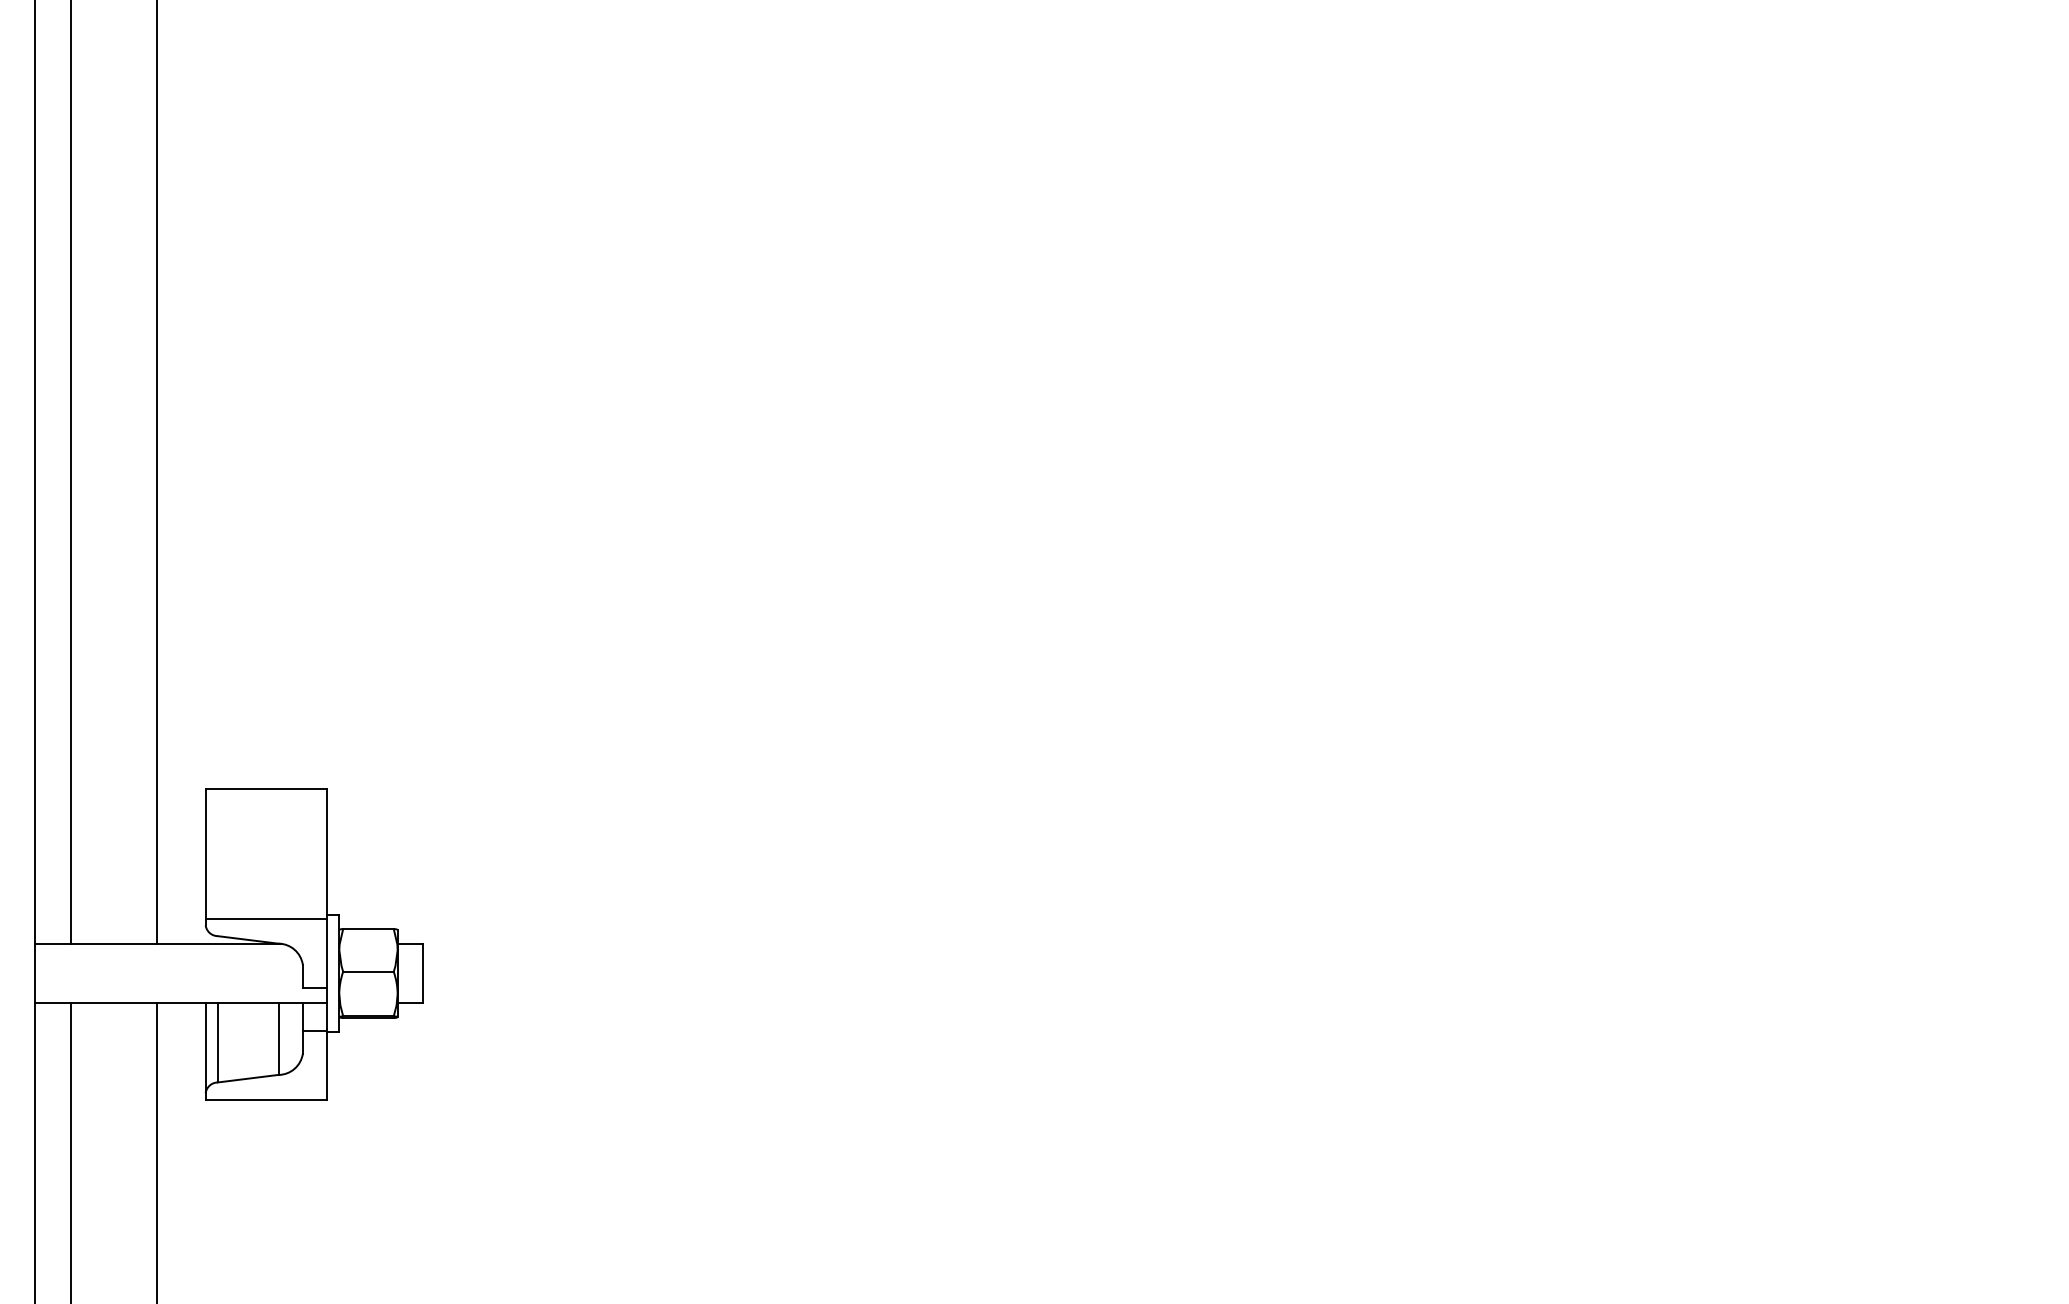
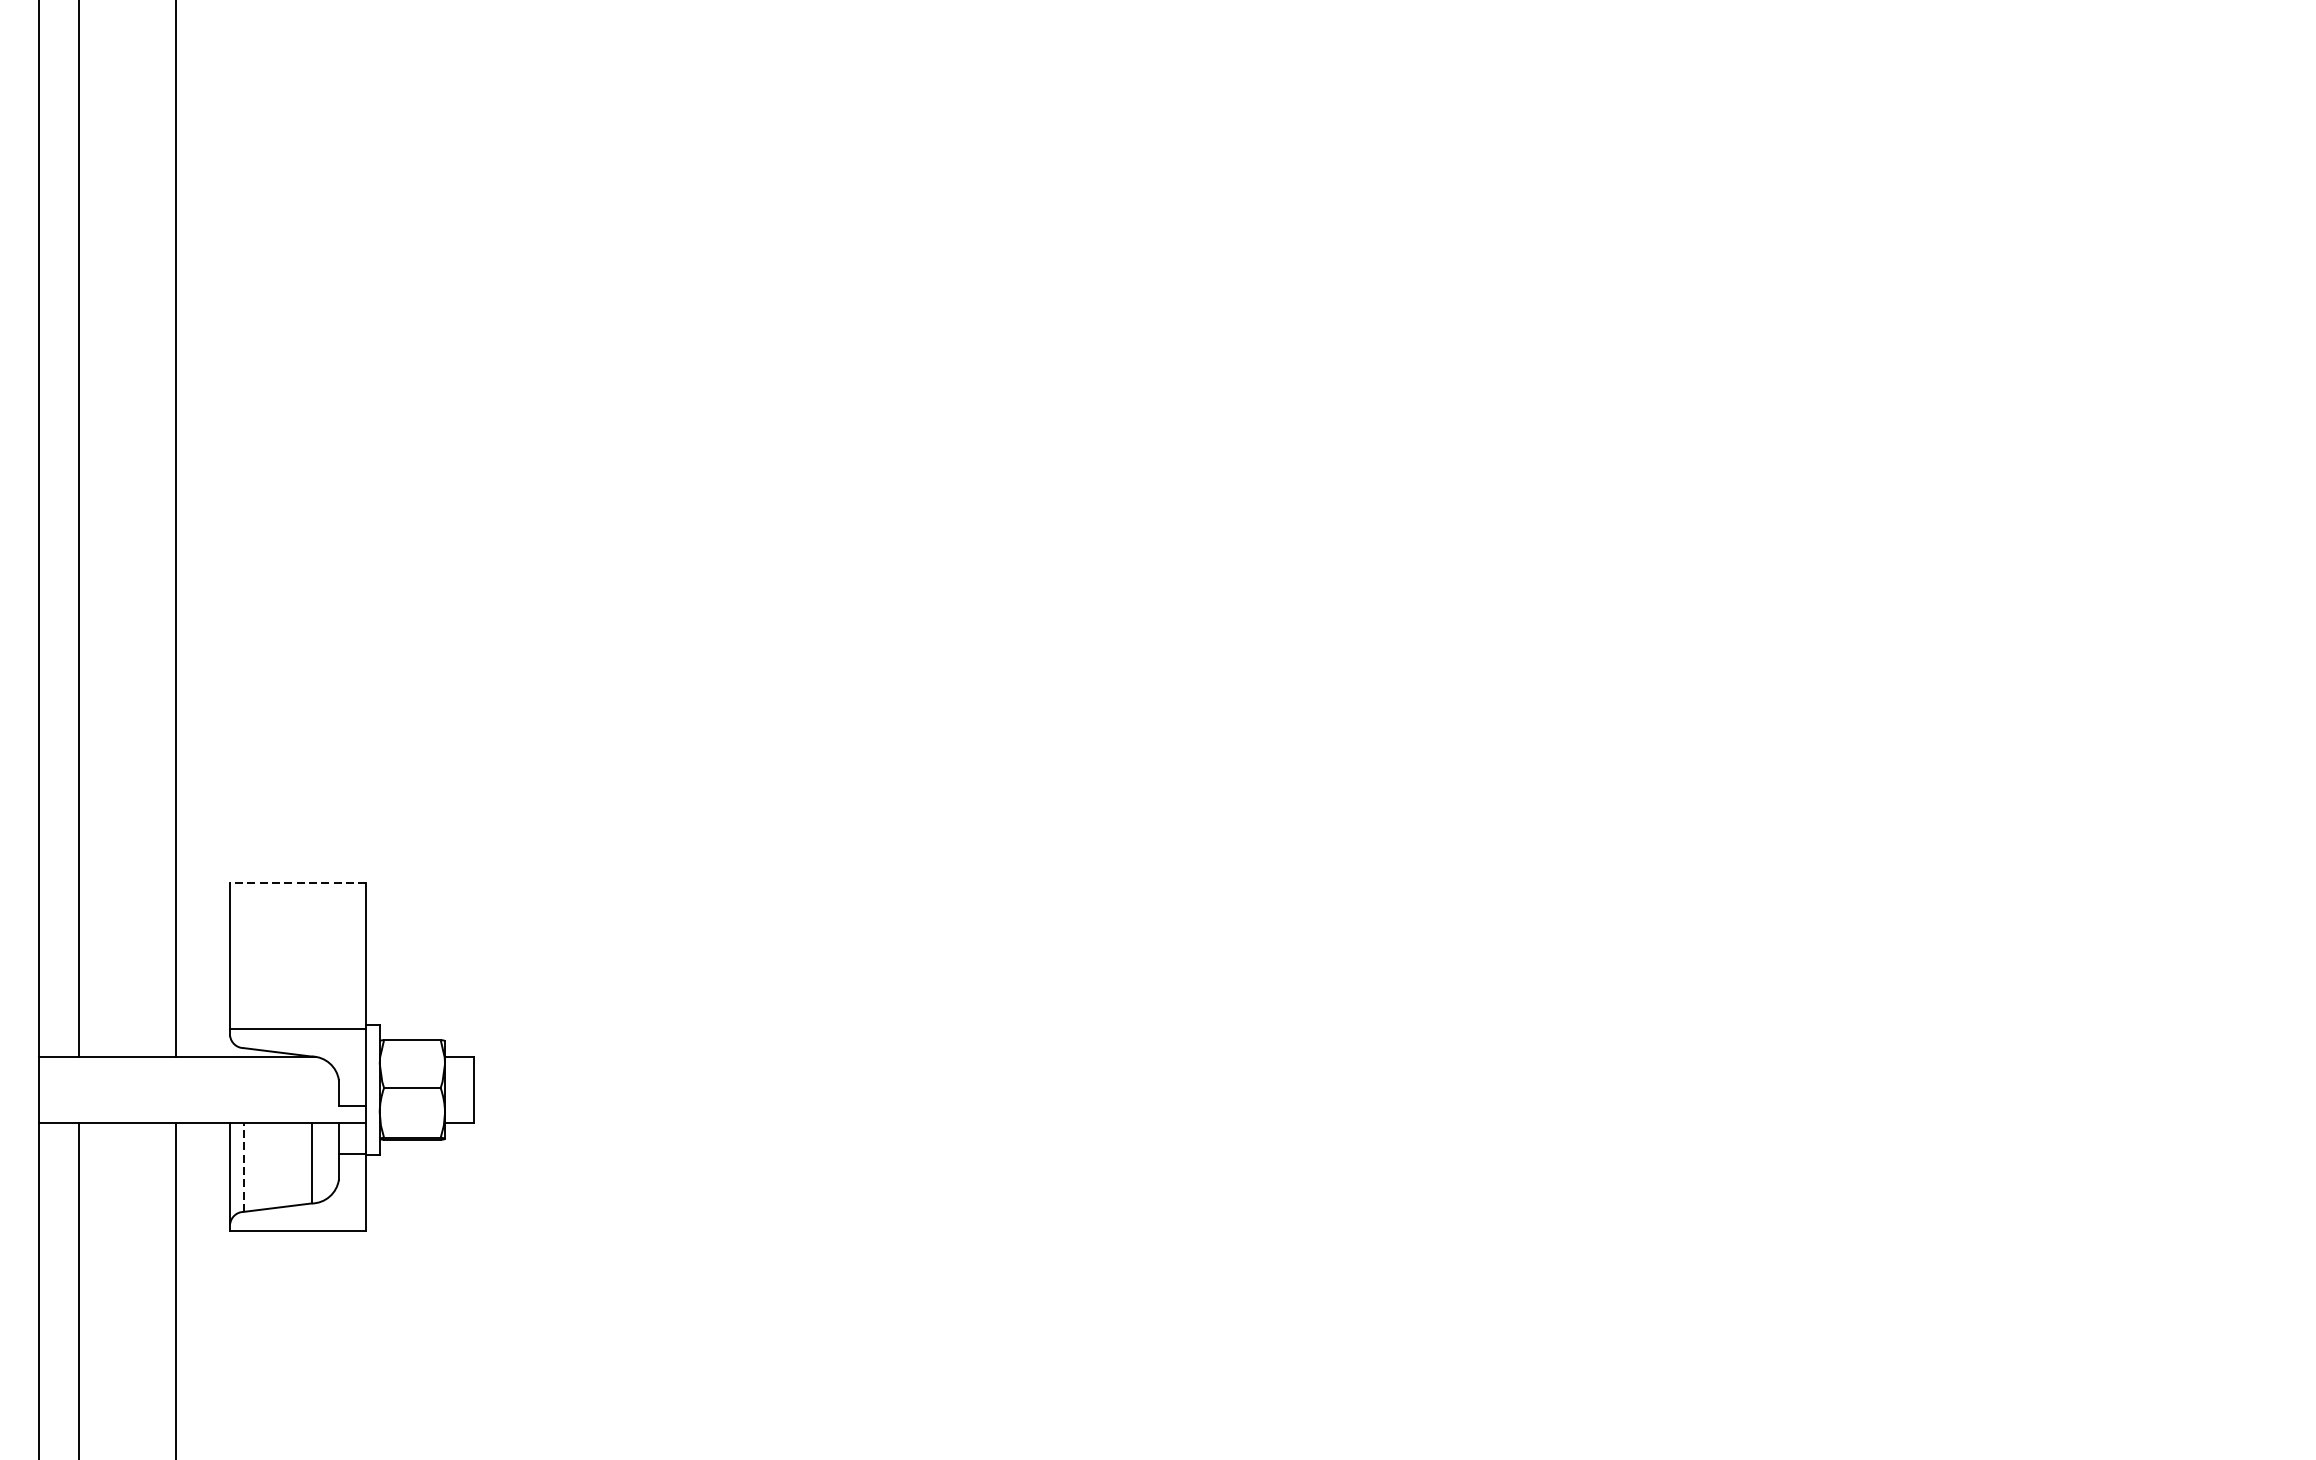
line: (266, 788) -> (298, 882), solid -> dashed
line: (217, 1042) -> (243, 1167), solid -> dashed

